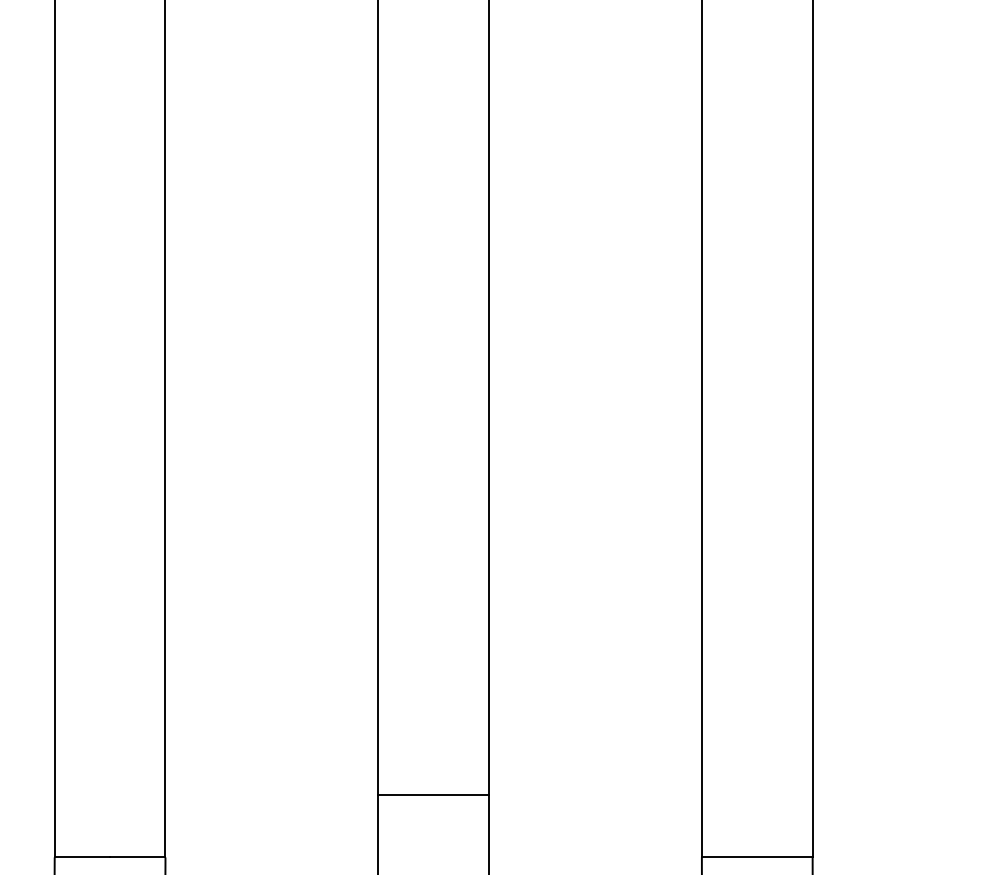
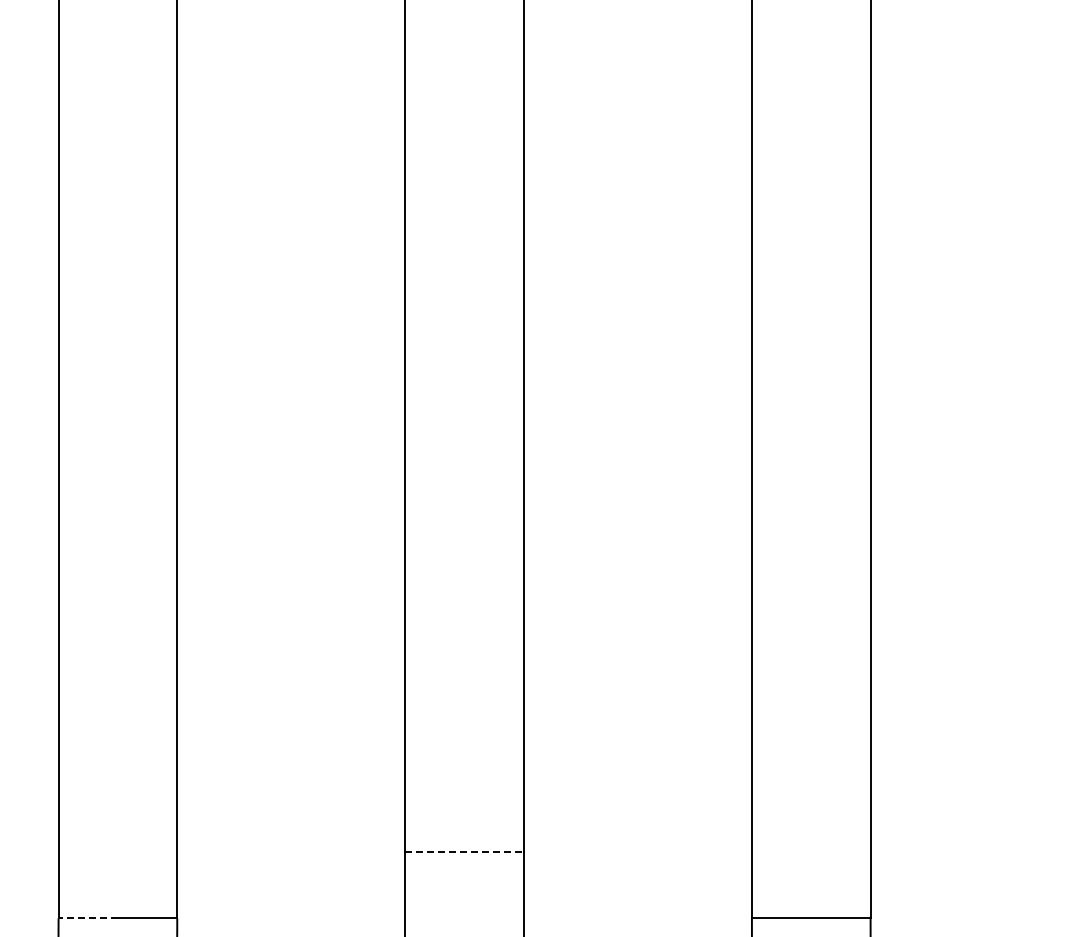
line: (434, 794) -> (465, 851), solid -> dashed
line: (82, 857) -> (88, 918), solid -> dashed

